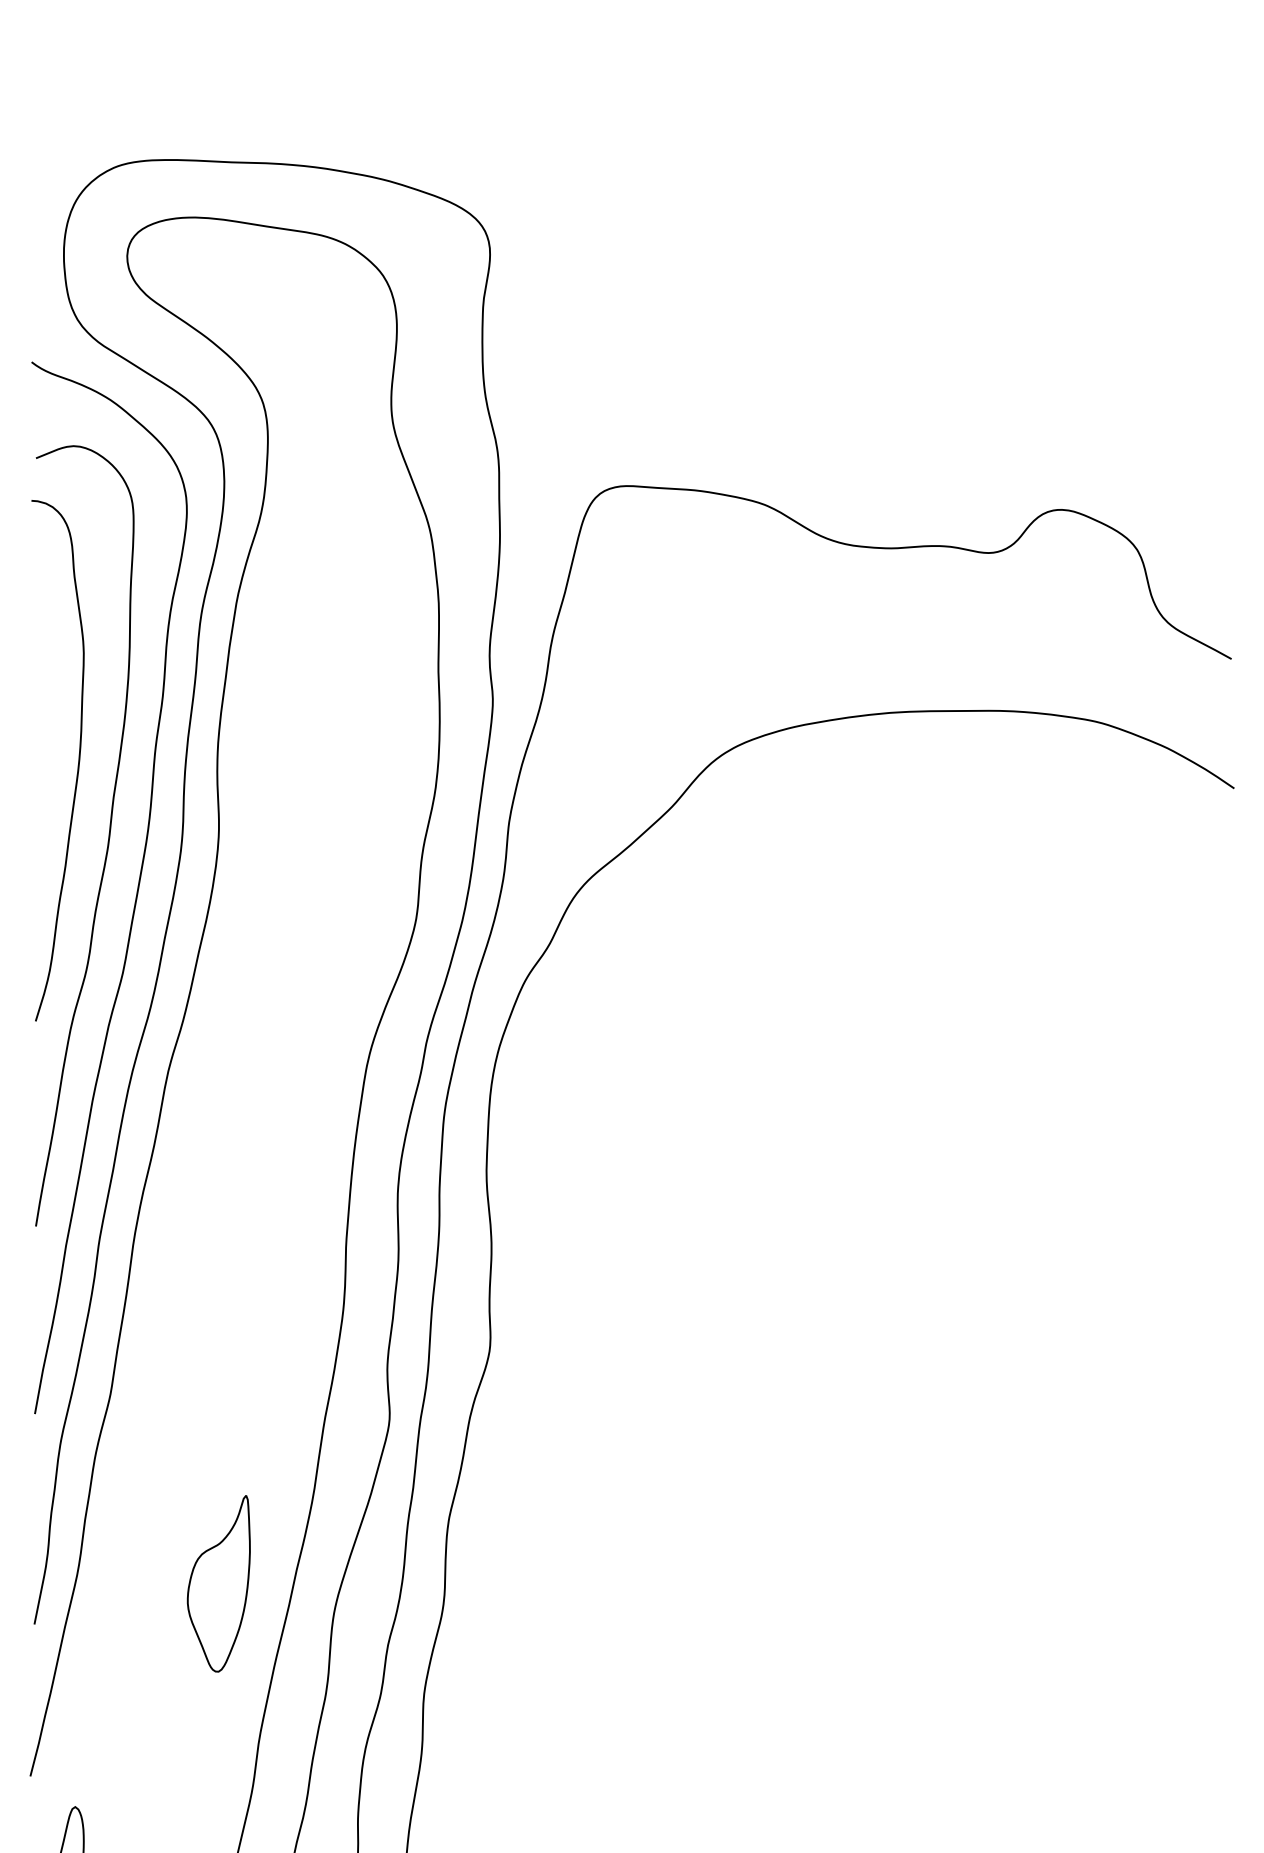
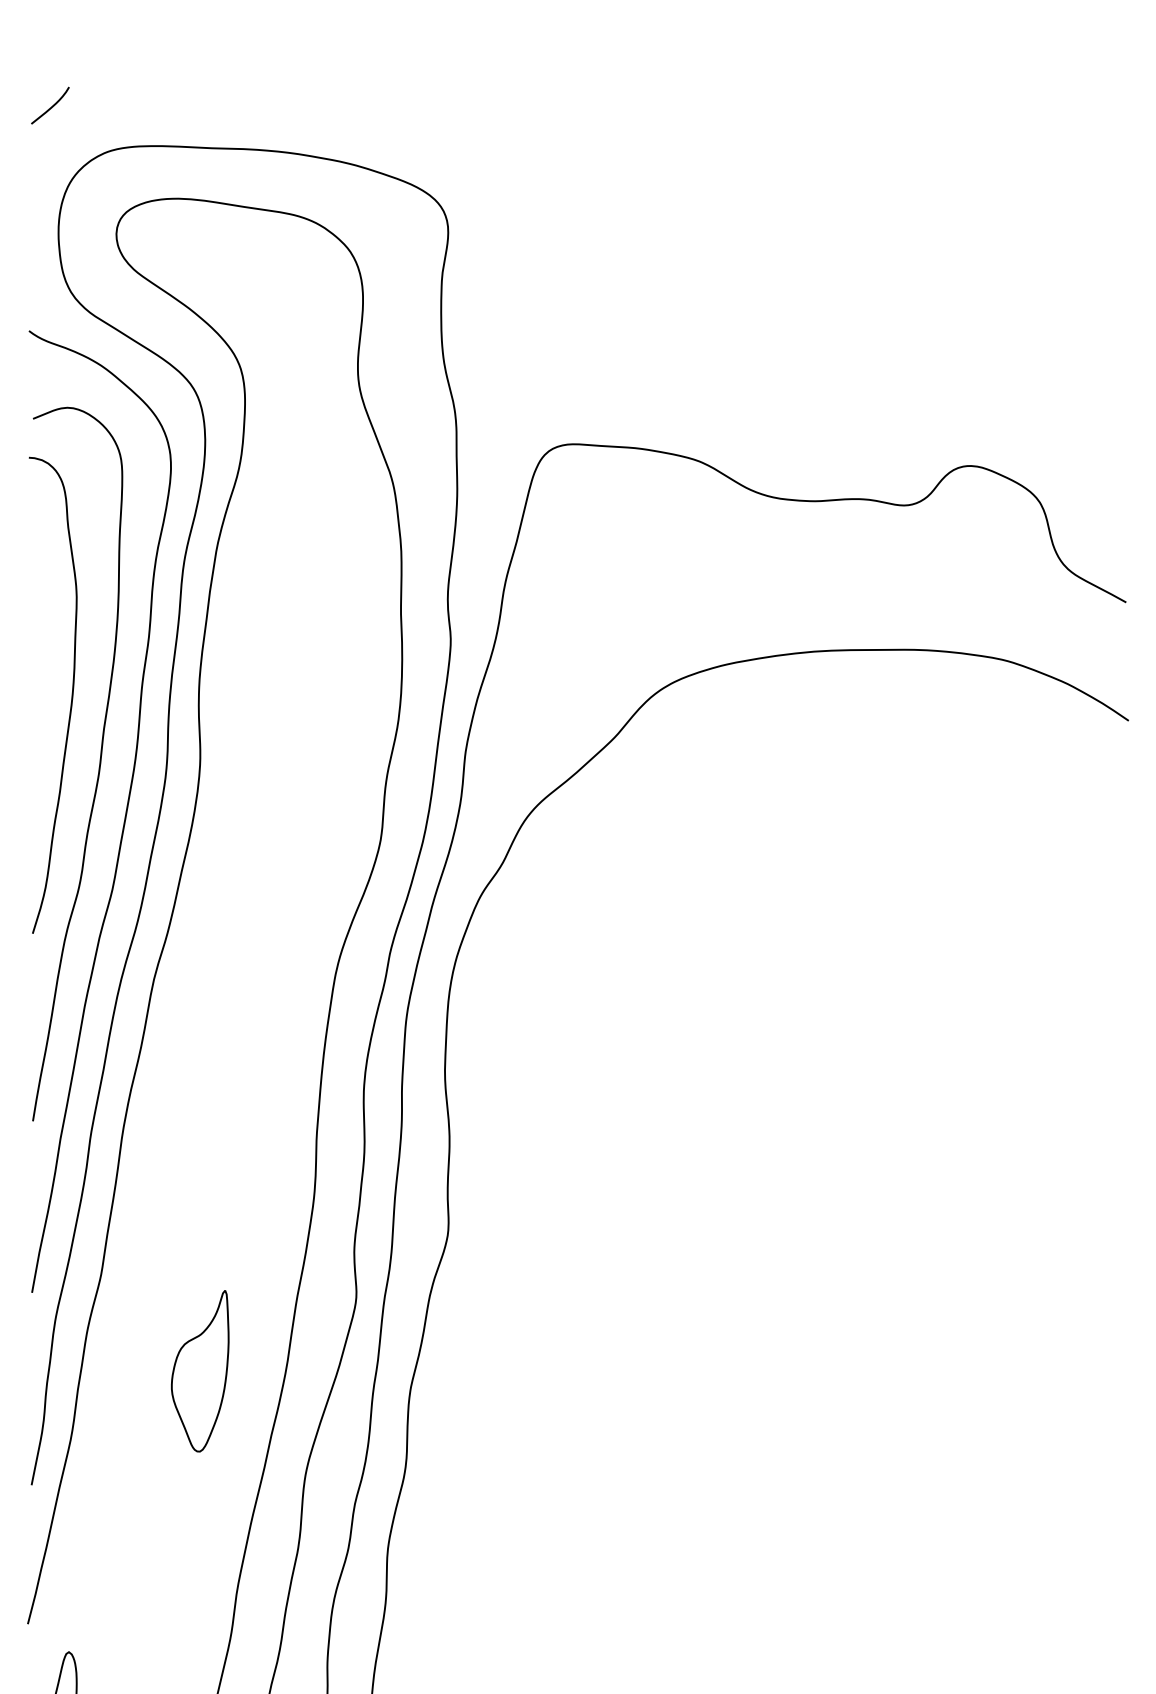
curve: (56, 116) -> (51, 106), added
part: (218, 1583) -> (199, 1370), moved

